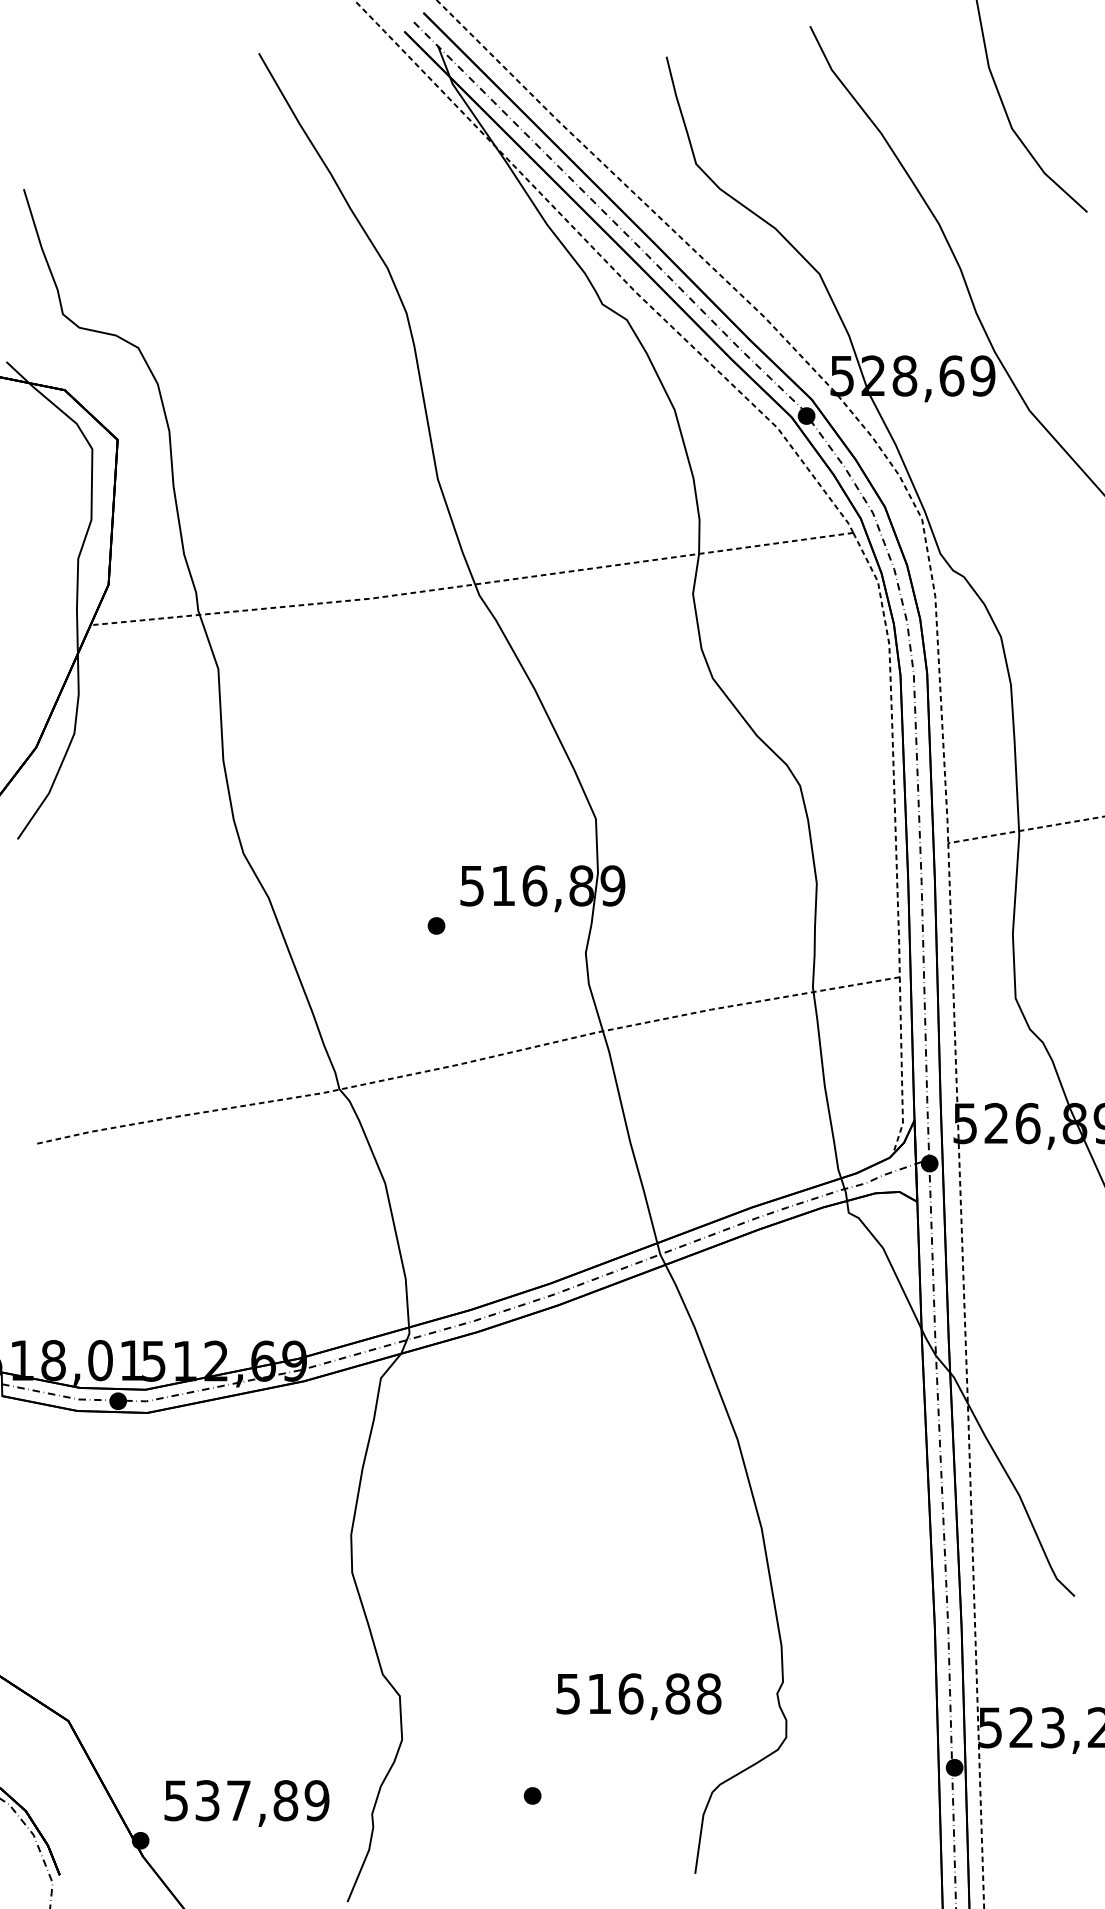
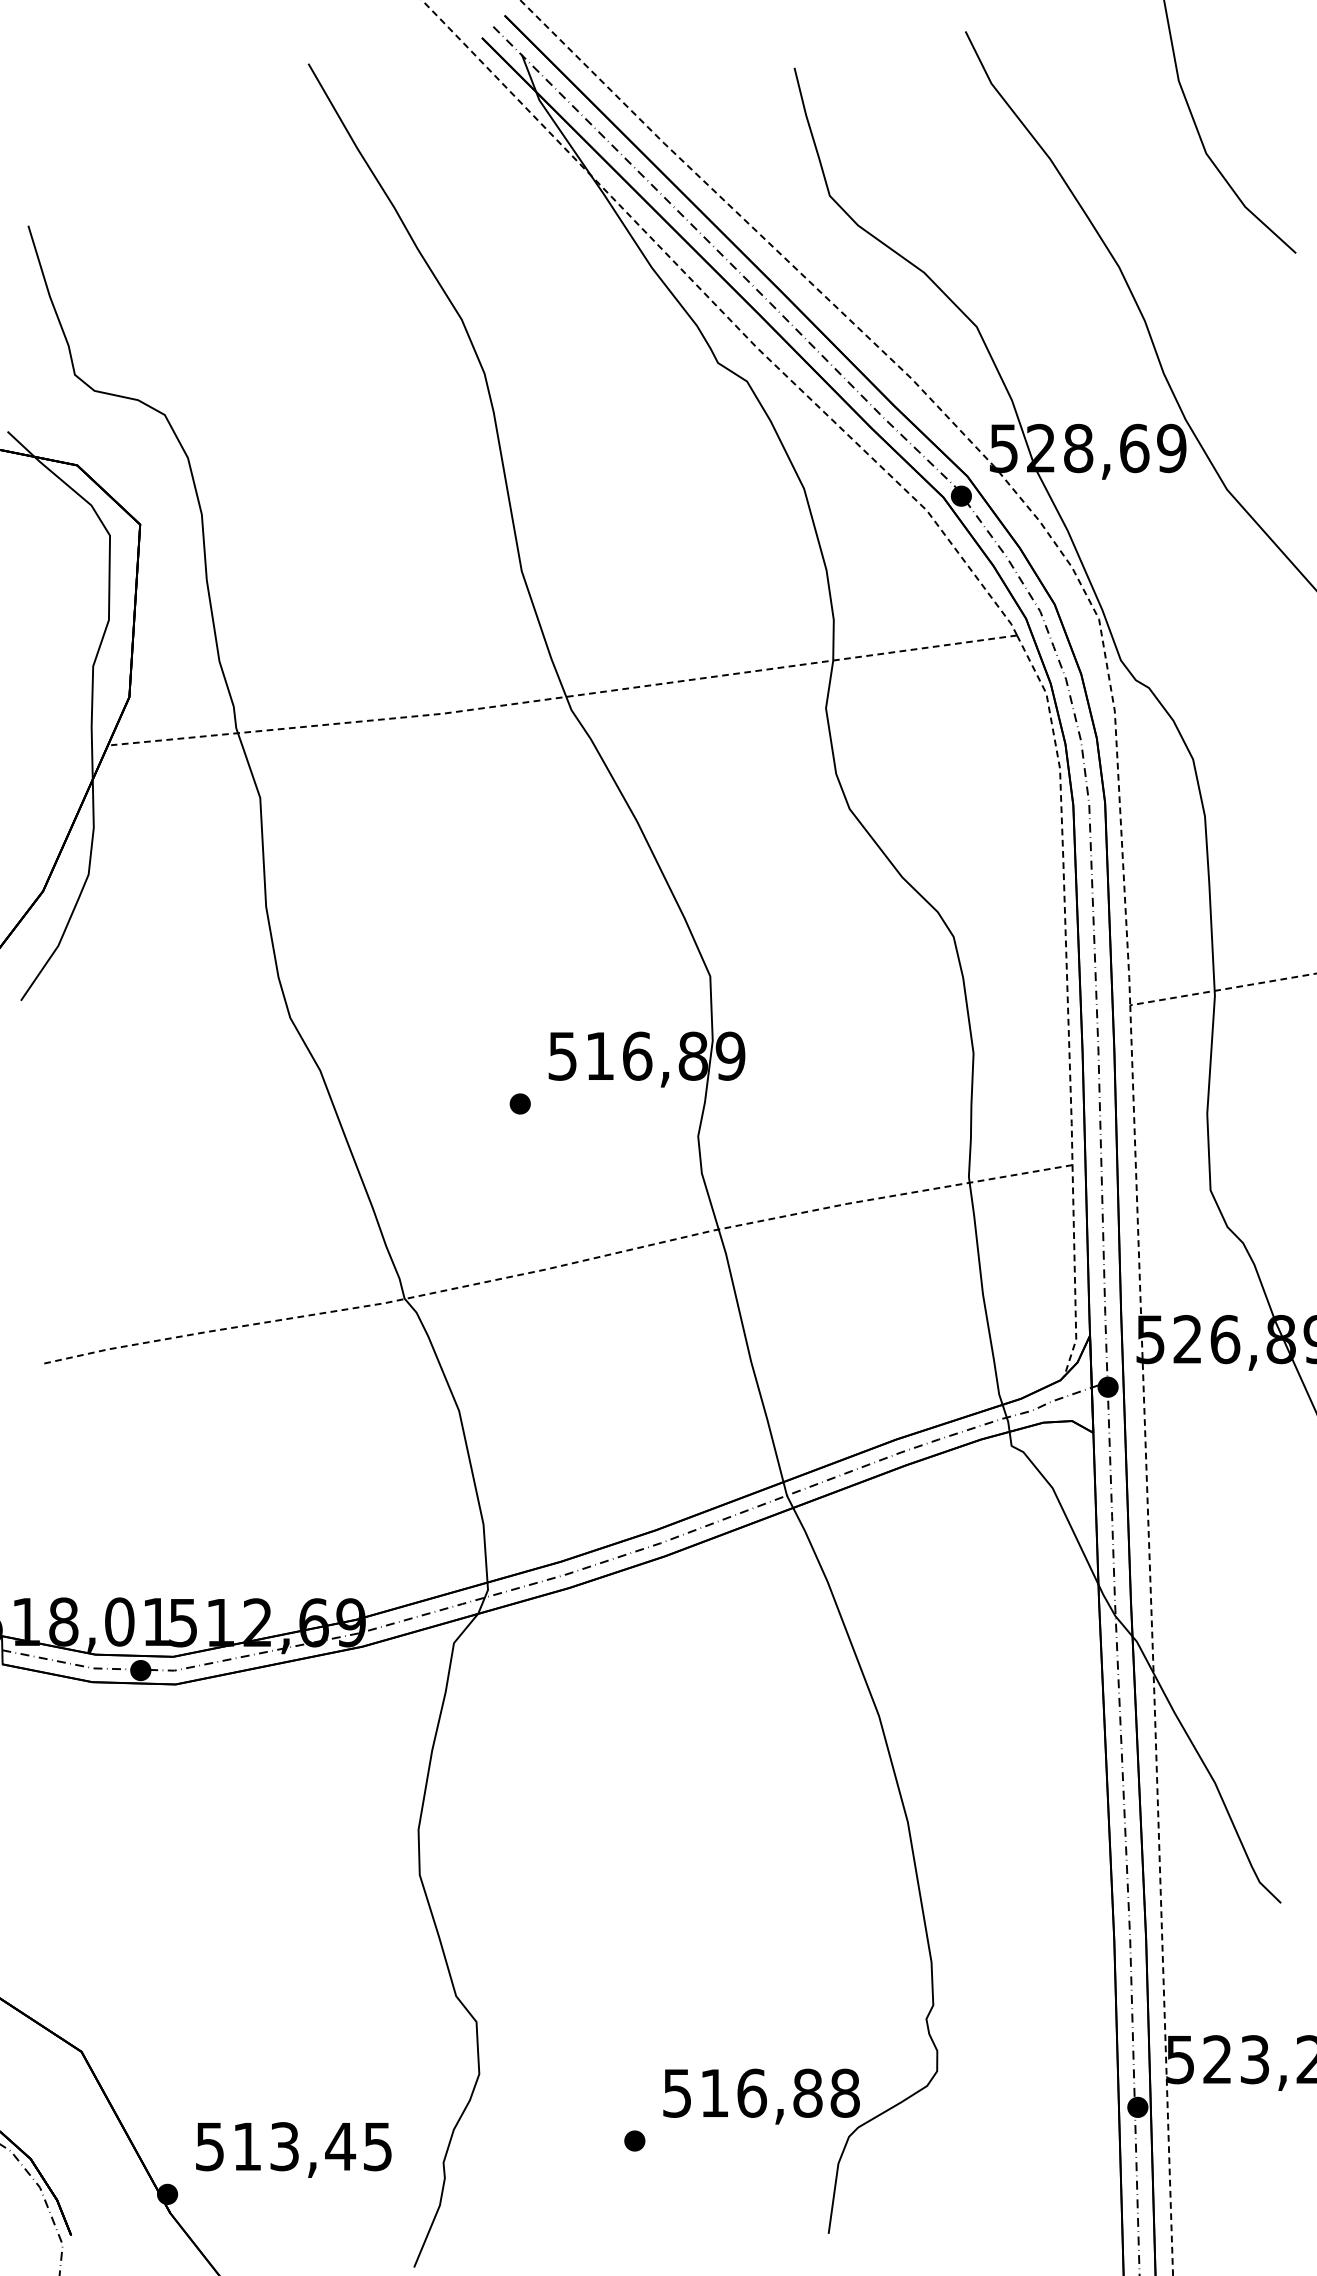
text: (638, 1696) -> (761, 2096), moved
text: (262, 1800) -> (312, 2146), 537,89 -> 513,45

